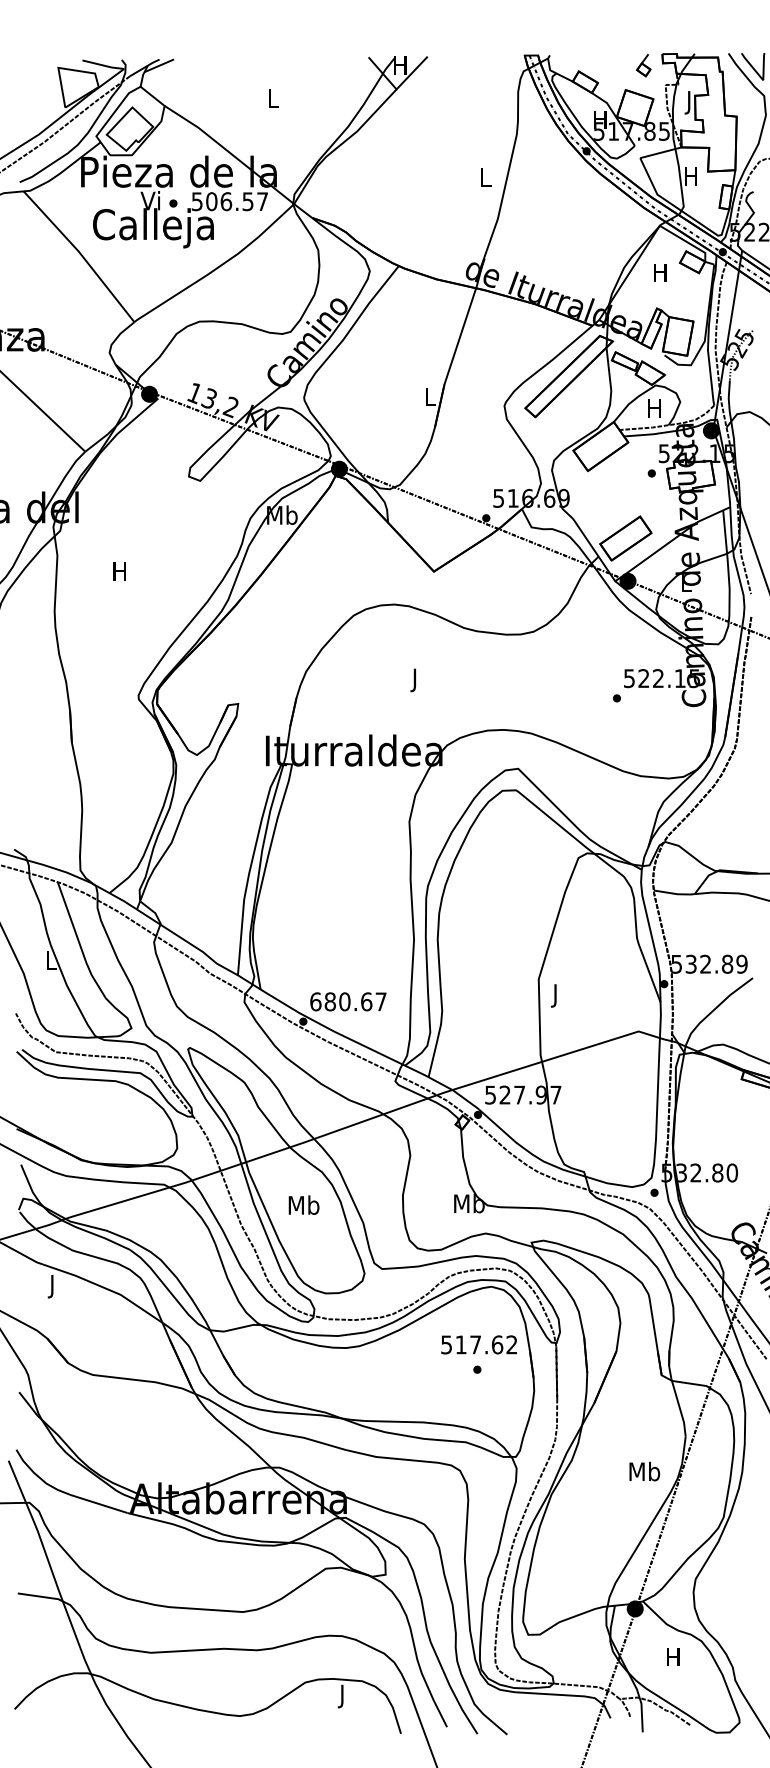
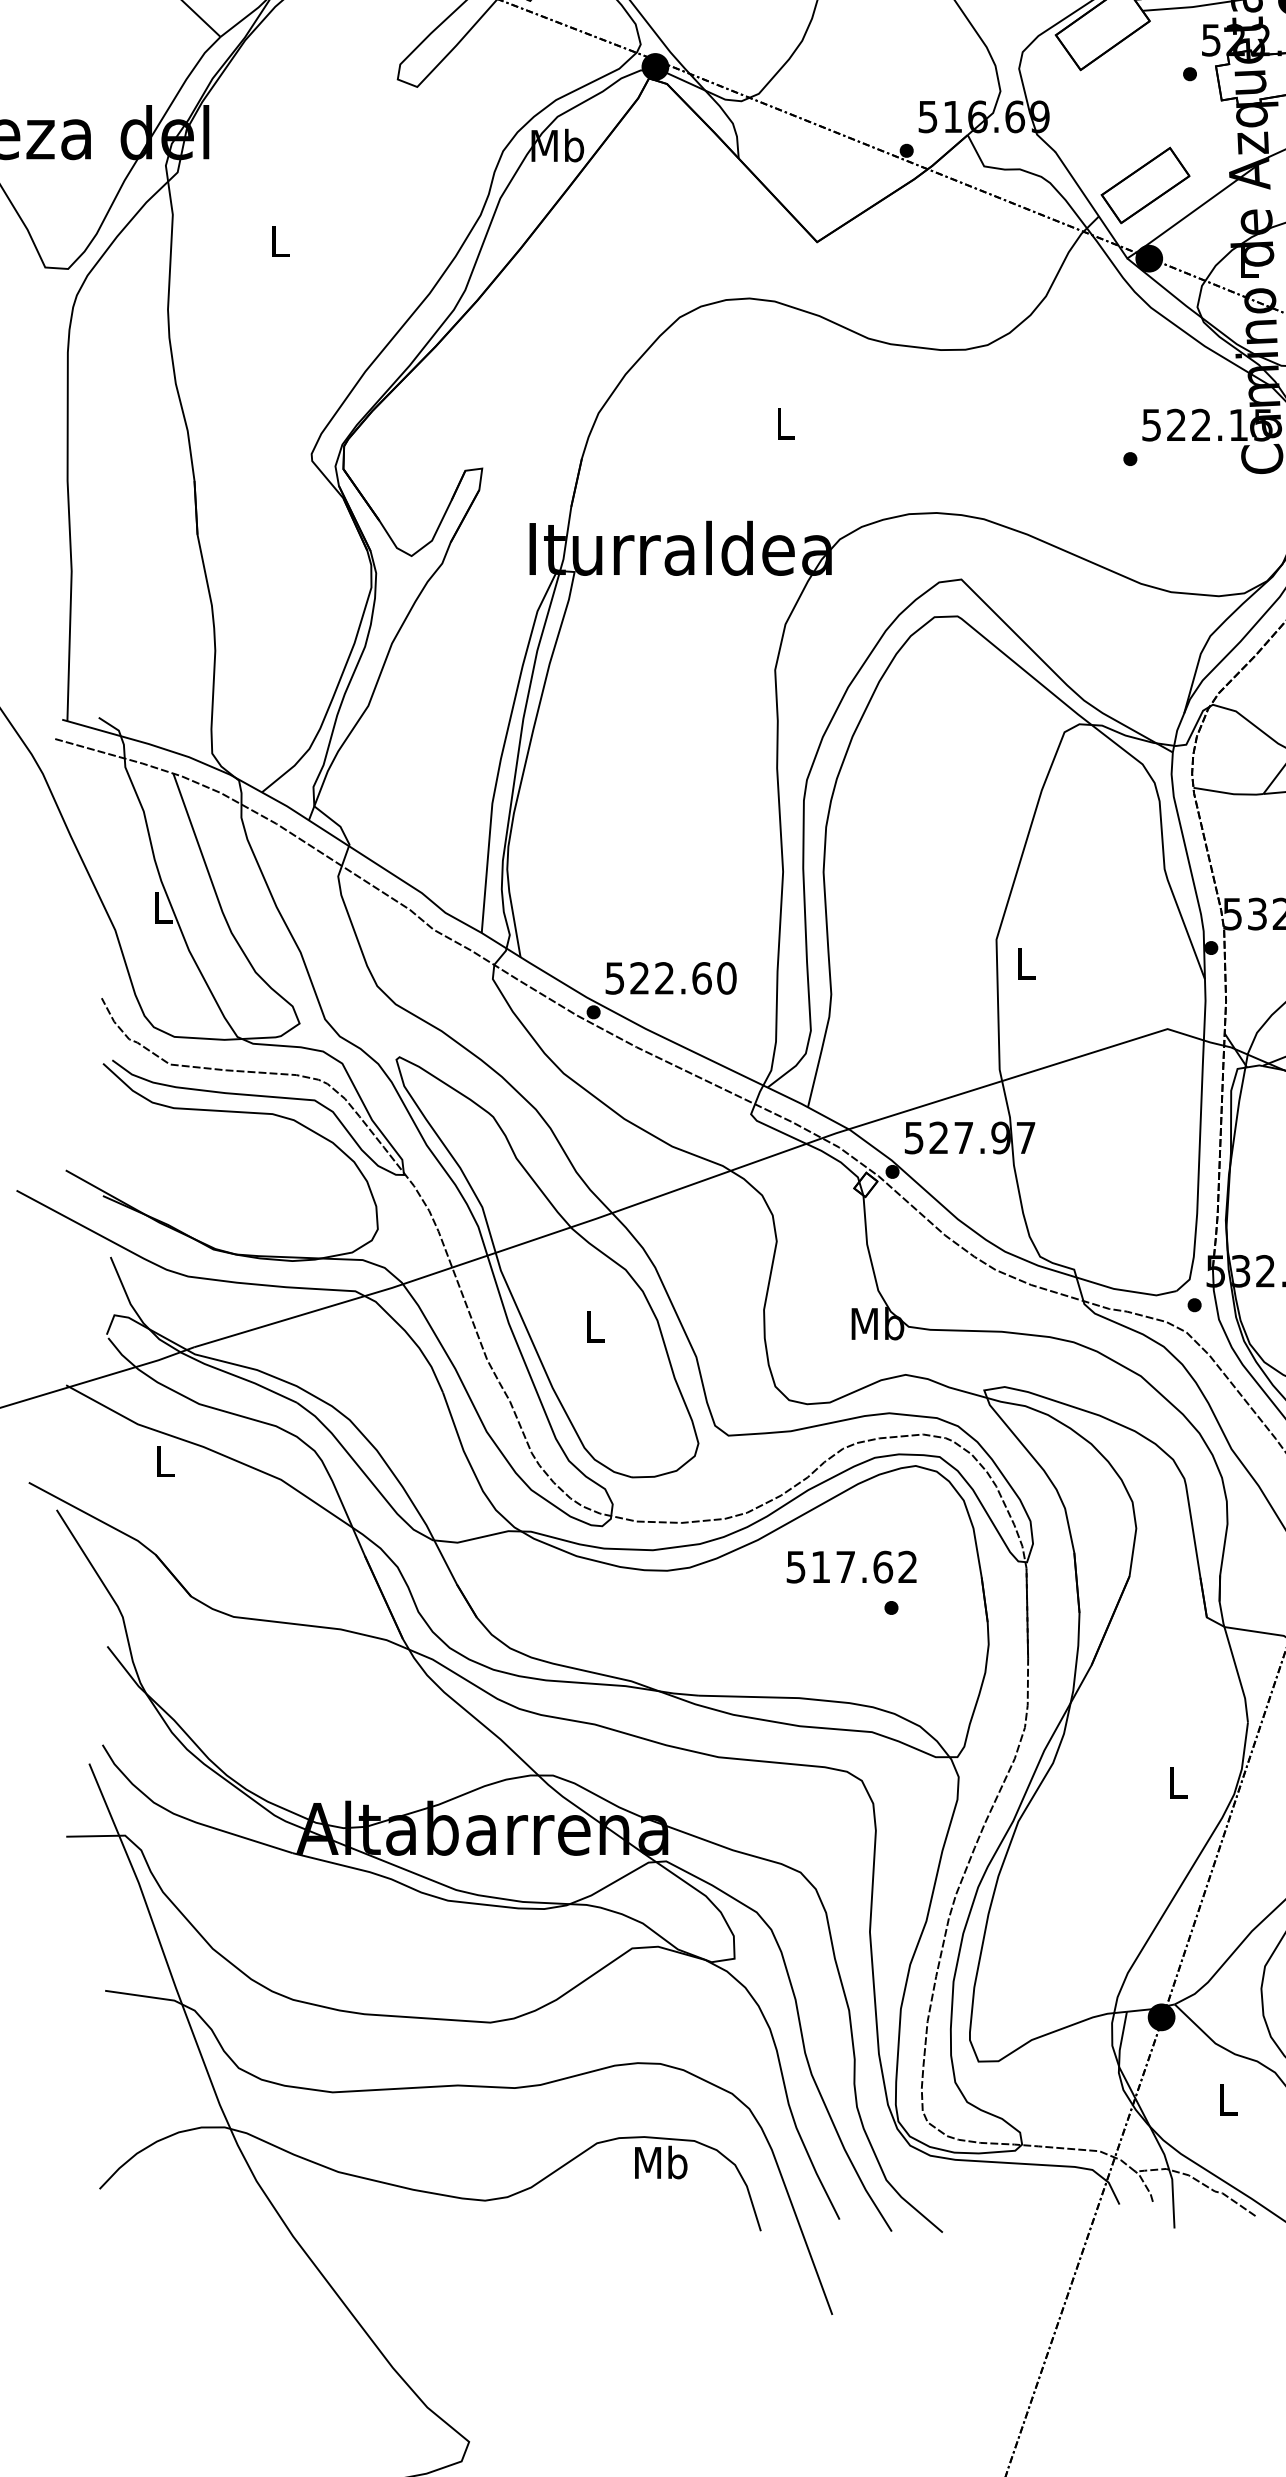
text: (119, 571) -> (279, 241), H -> L
text: (415, 680) -> (785, 428), J -> L
text: (556, 995) -> (1026, 967), J -> L
text: (348, 1001) -> (670, 977), 680.67 -> 522.60
text: (303, 1204) -> (593, 1325), Mb -> L
text: (52, 1286) -> (164, 1465), J -> L
text: (478, 1344) -> (850, 1566), moved
text: (644, 1471) -> (1177, 1782), Mb -> L
text: (673, 1656) -> (1227, 2098), H -> L
text: (342, 1696) -> (660, 2167), J -> Mb

